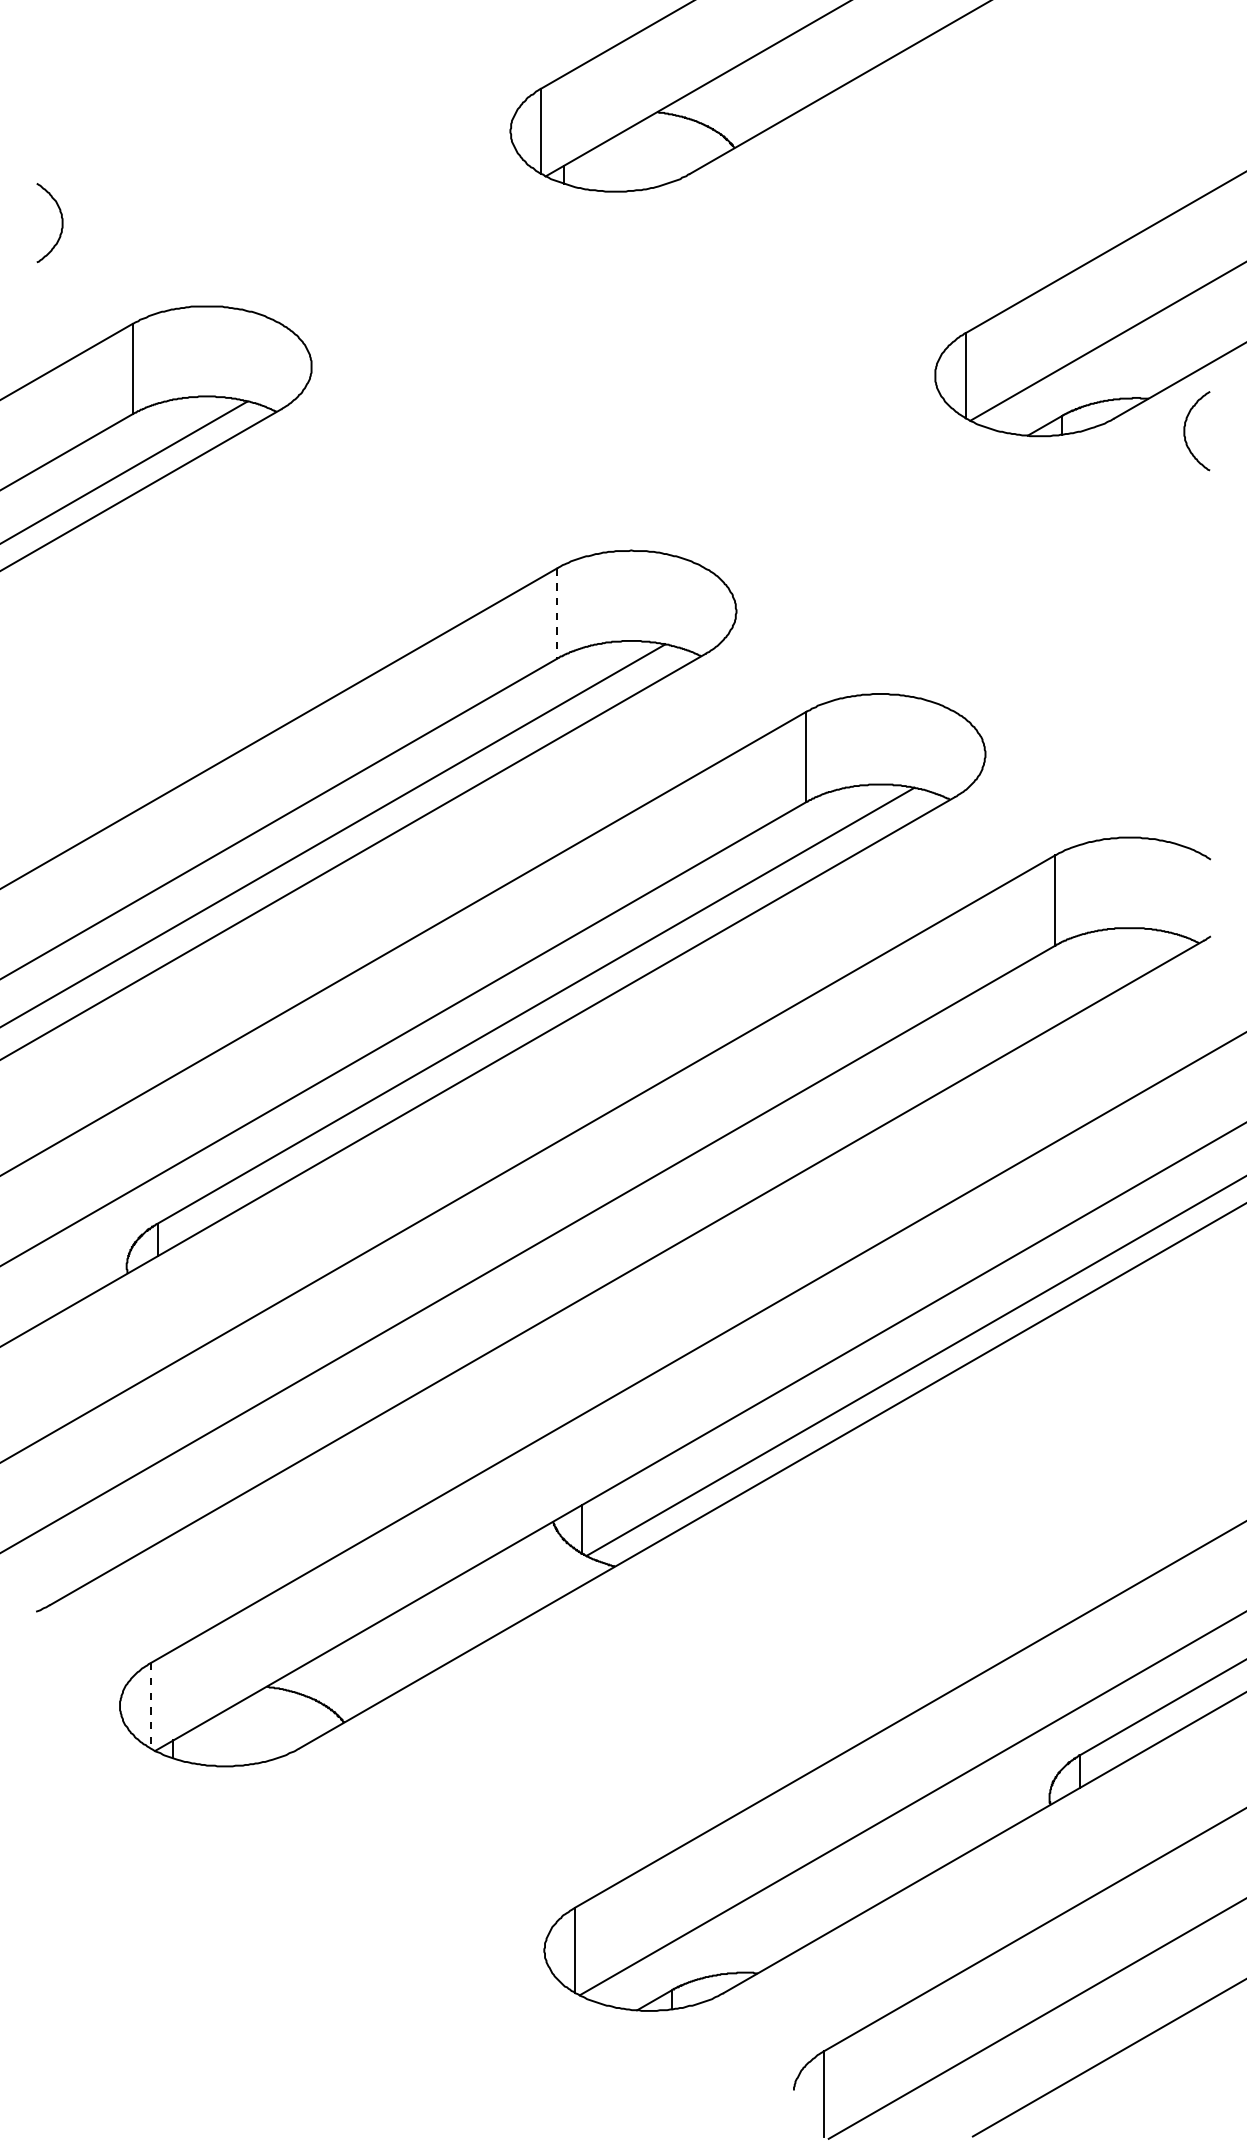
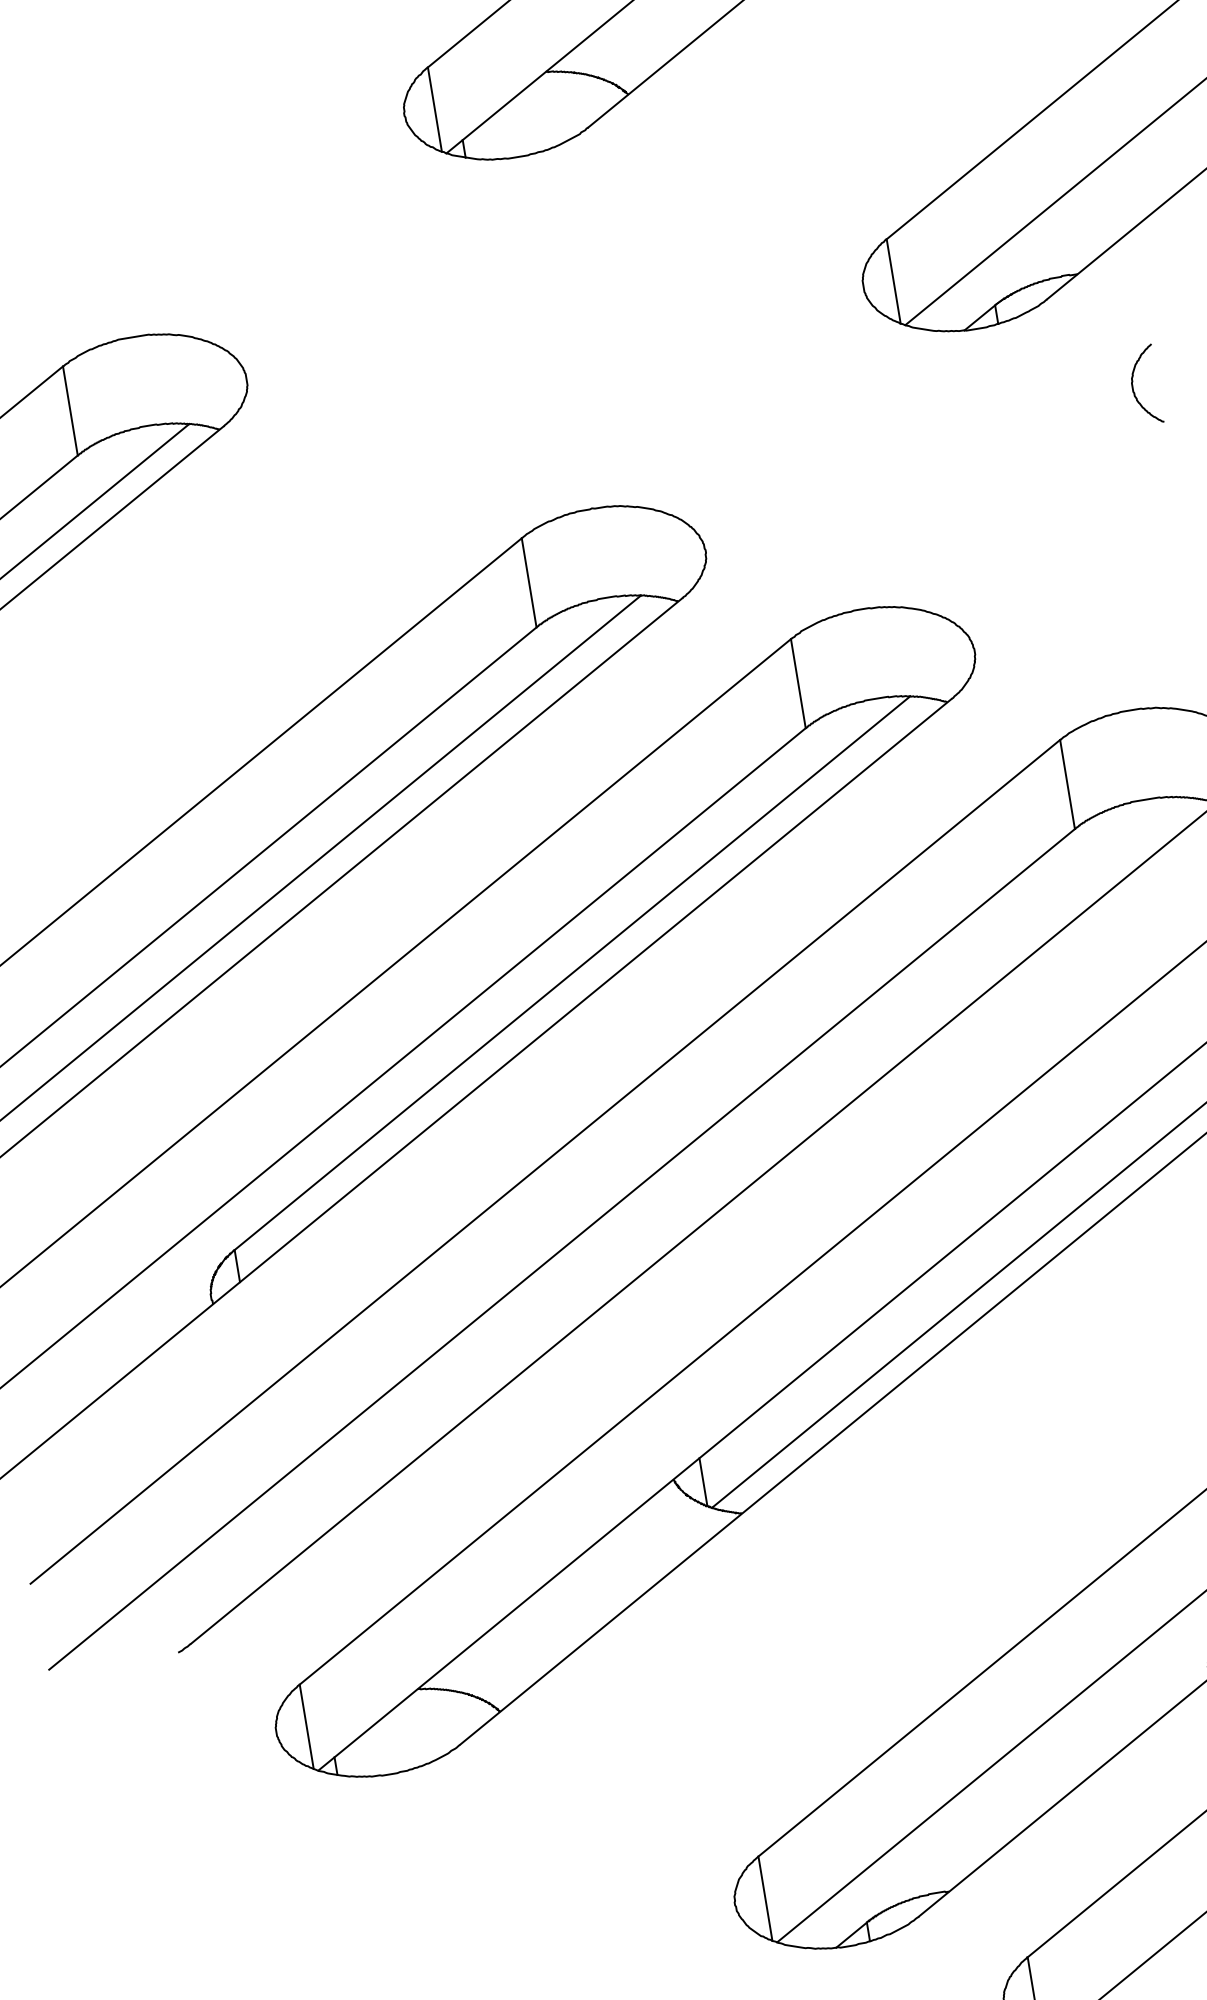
curve: (1185, 431) -> (1133, 387), moved
line: (557, 614) -> (529, 583), dashed -> solid
line: (150, 1705) -> (306, 1726), dashed -> solid

